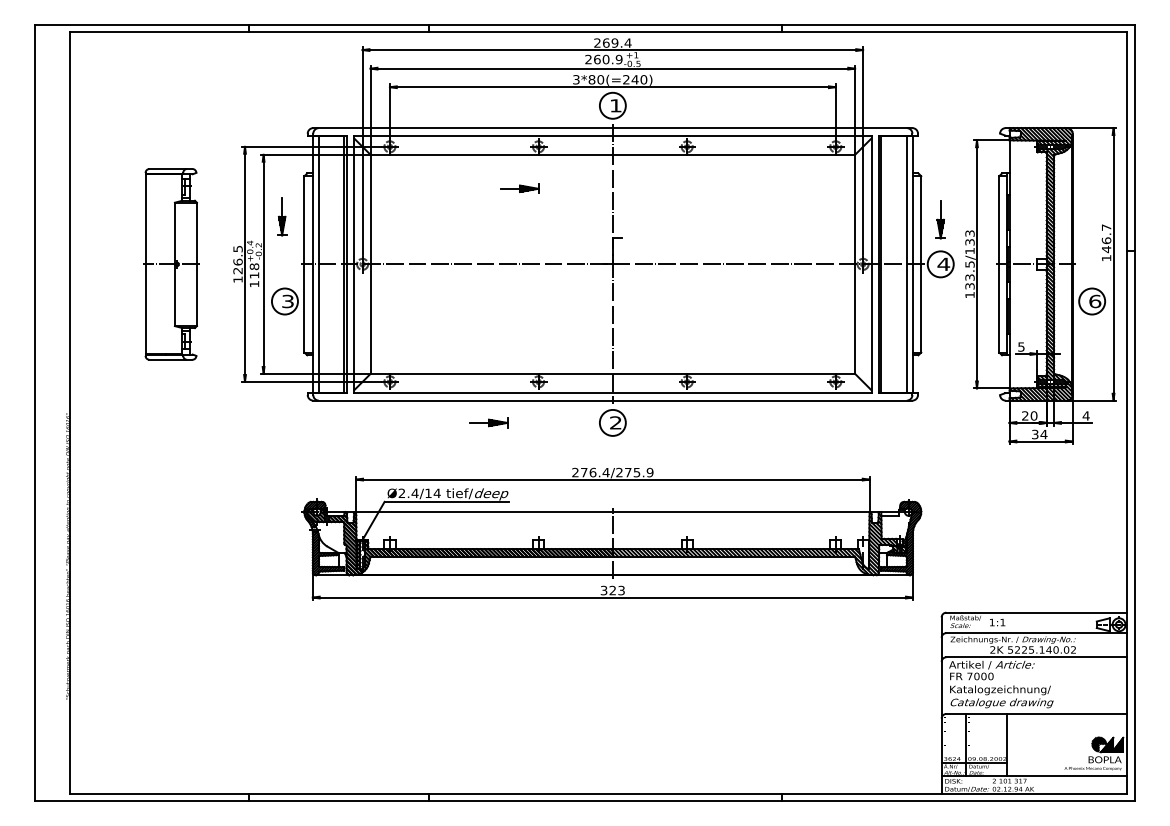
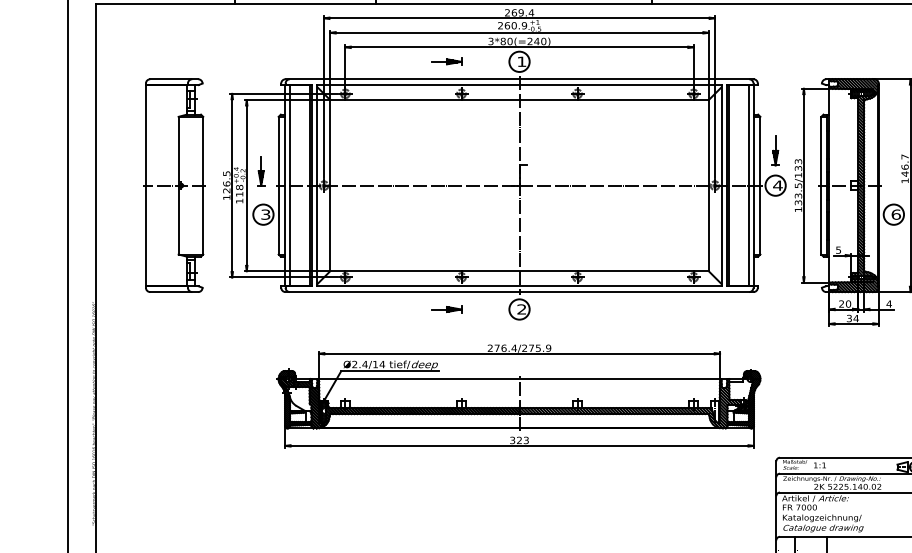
part: (519, 188) -> (446, 61), moved
part: (282, 216) -> (261, 170), moved
part: (171, 264) -> (174, 185), size x1.43
part: (488, 422) -> (446, 309), moved

